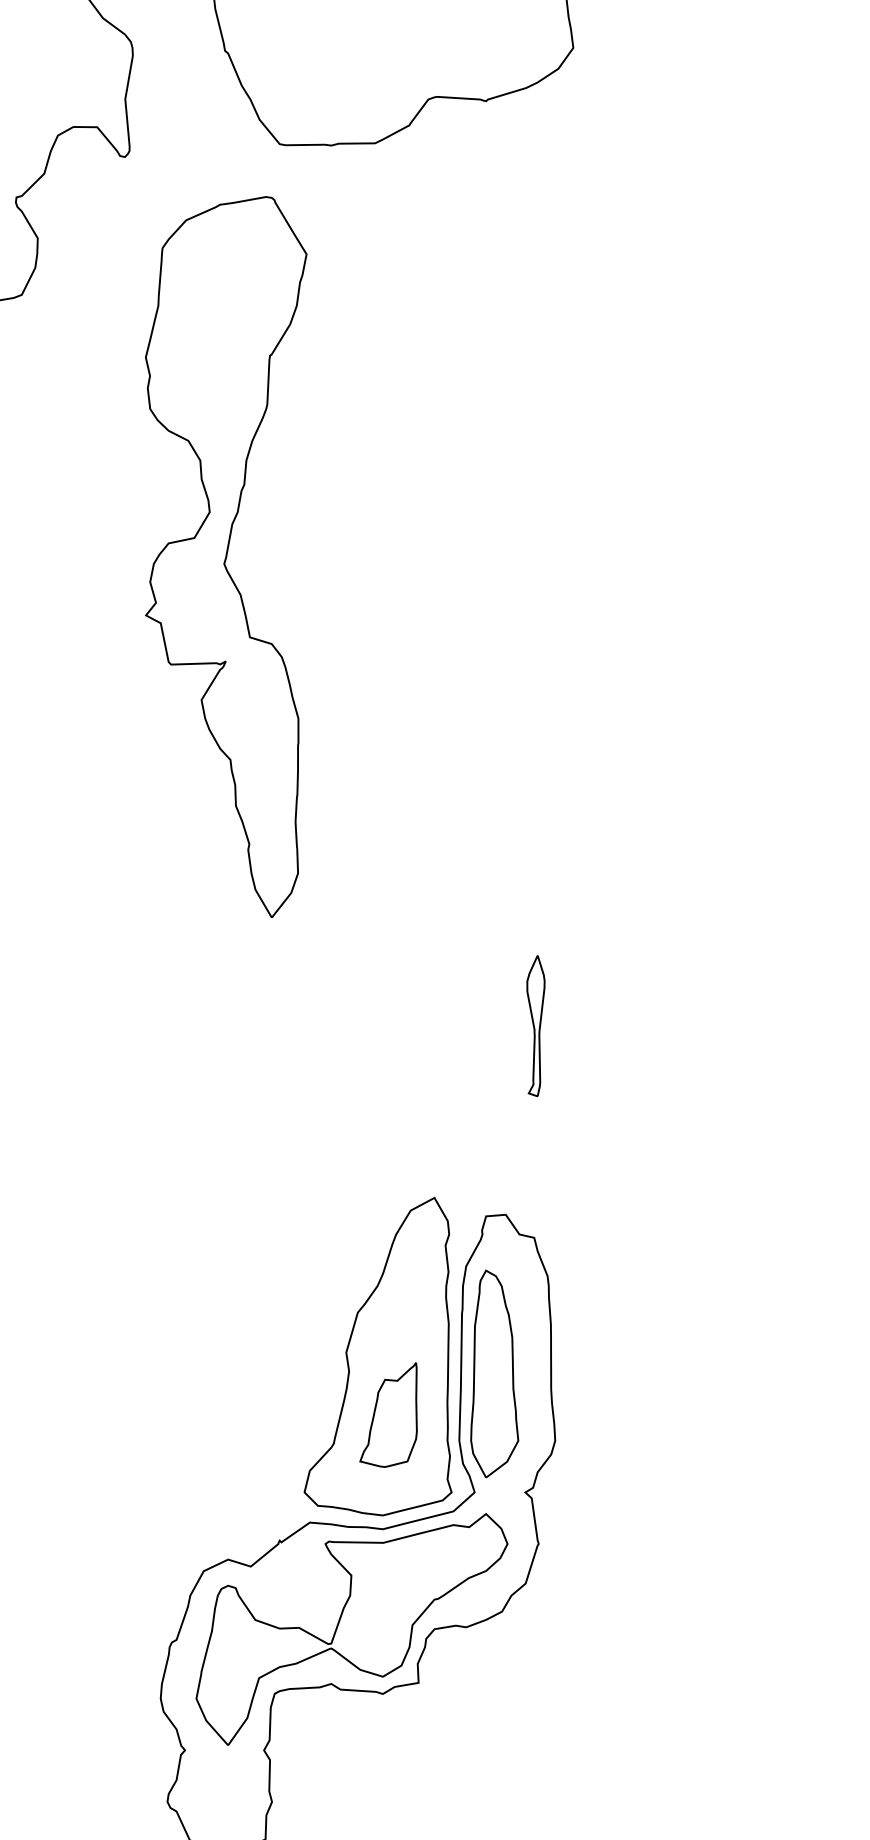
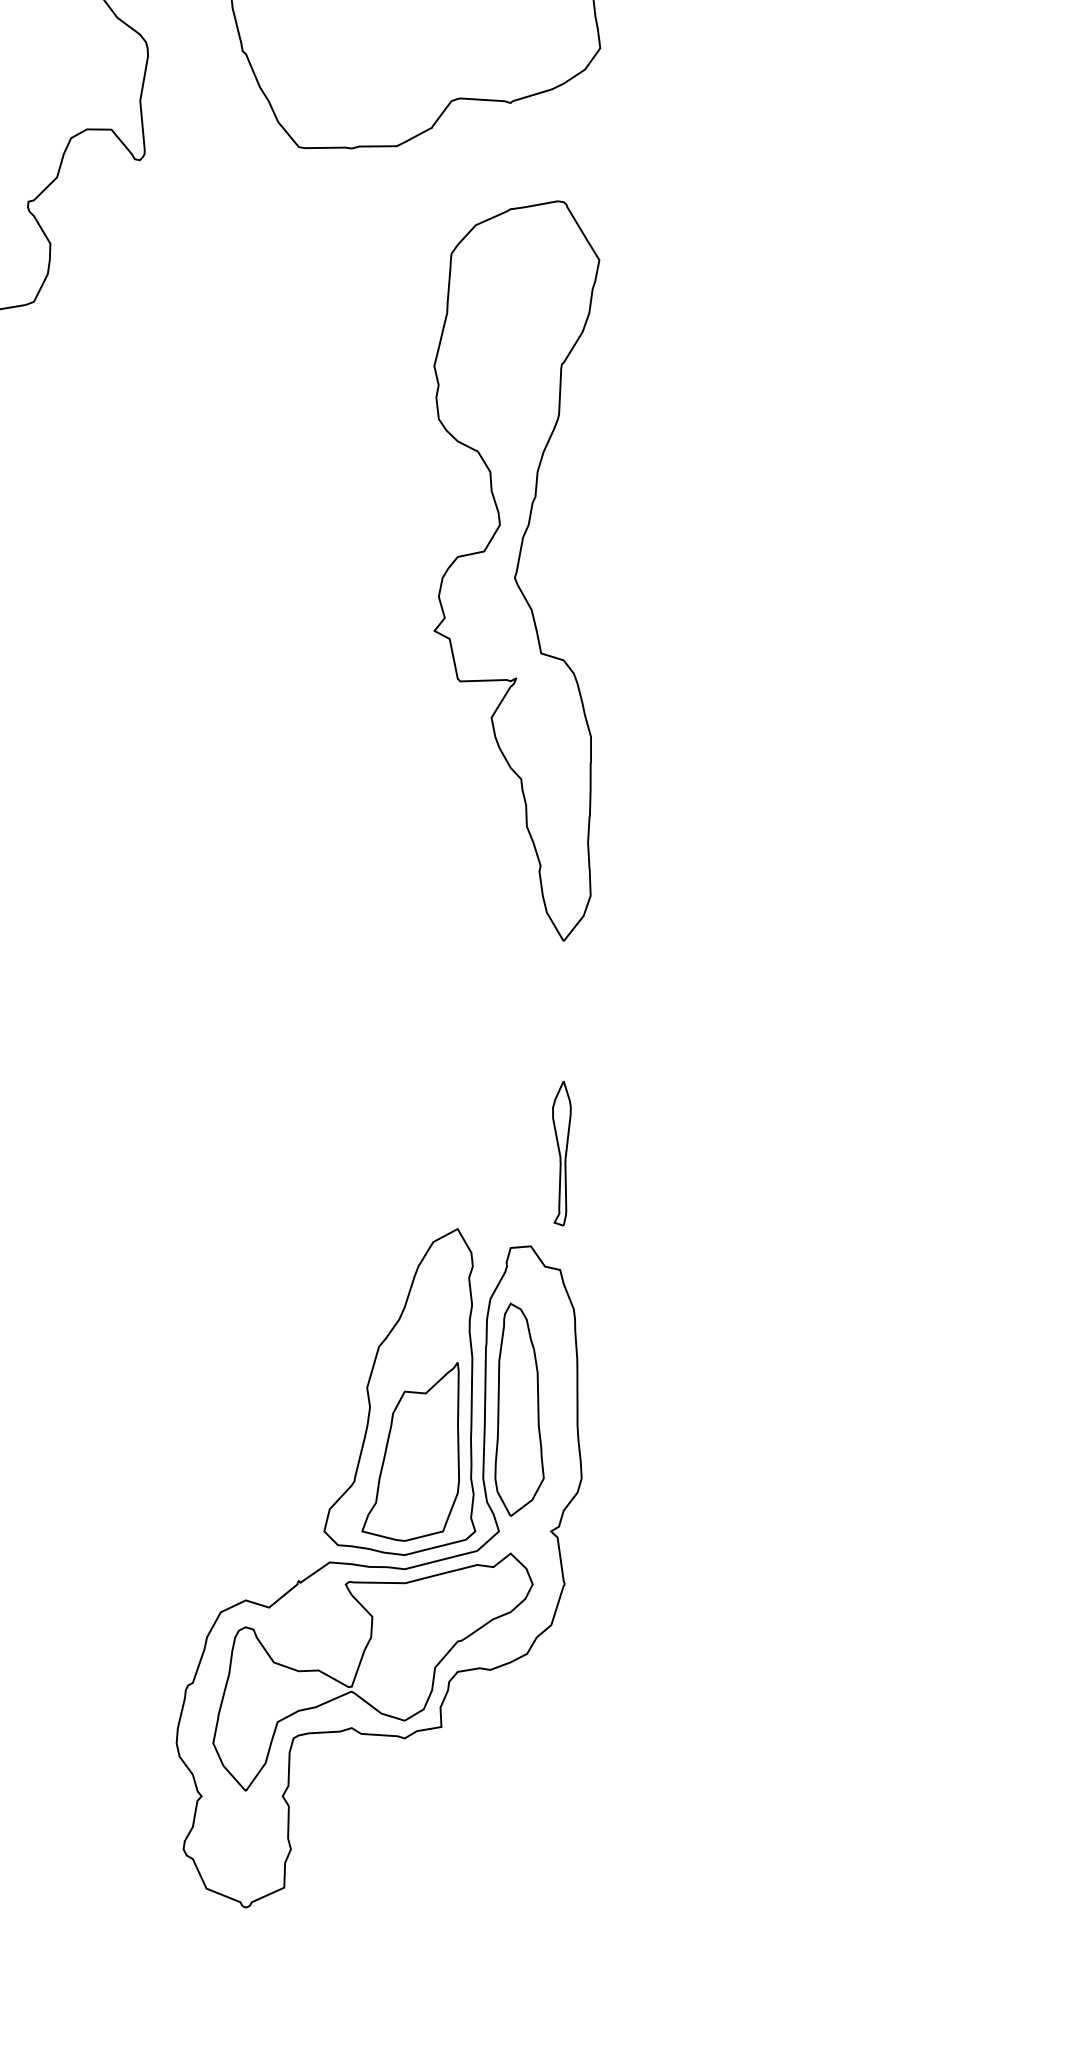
part: (225, 556) -> (516, 570), moved
part: (535, 1025) -> (561, 1153), moved
part: (388, 1414) -> (410, 1451), size x1.67

